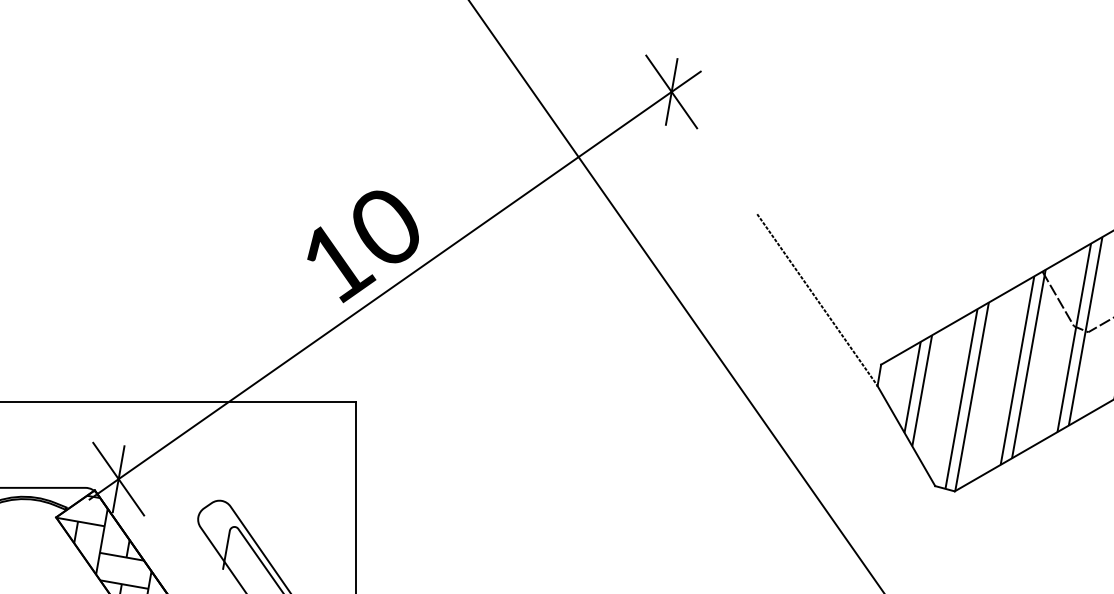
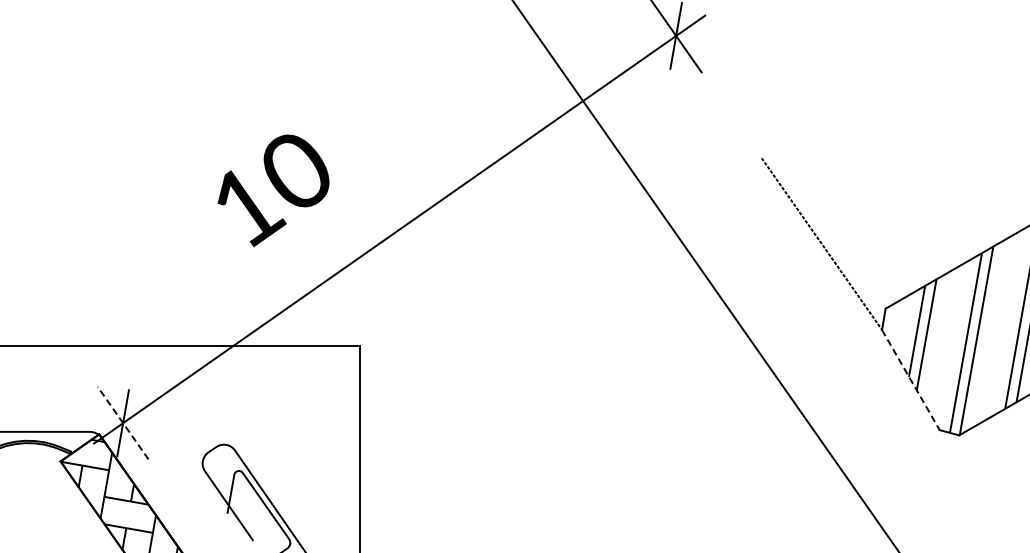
text: (362, 246) -> (272, 190), moved
line: (906, 436) -> (910, 380), solid -> dashed
line: (118, 478) -> (122, 422), solid -> dashed

